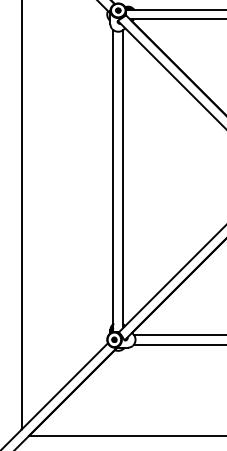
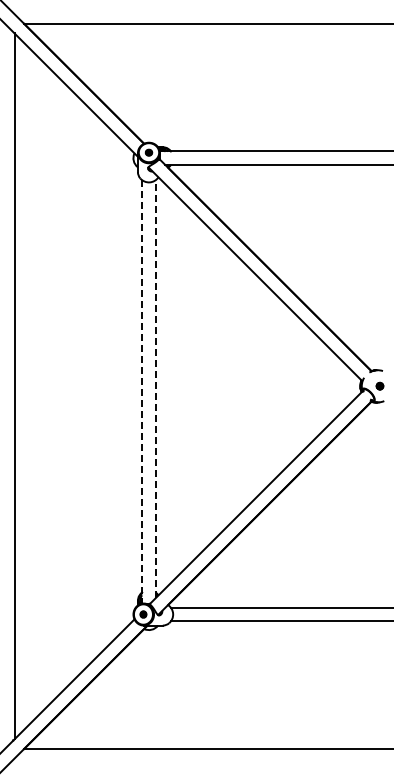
line: (122, 179) -> (155, 389), solid -> dashed
line: (113, 180) -> (142, 391), solid -> dashed

